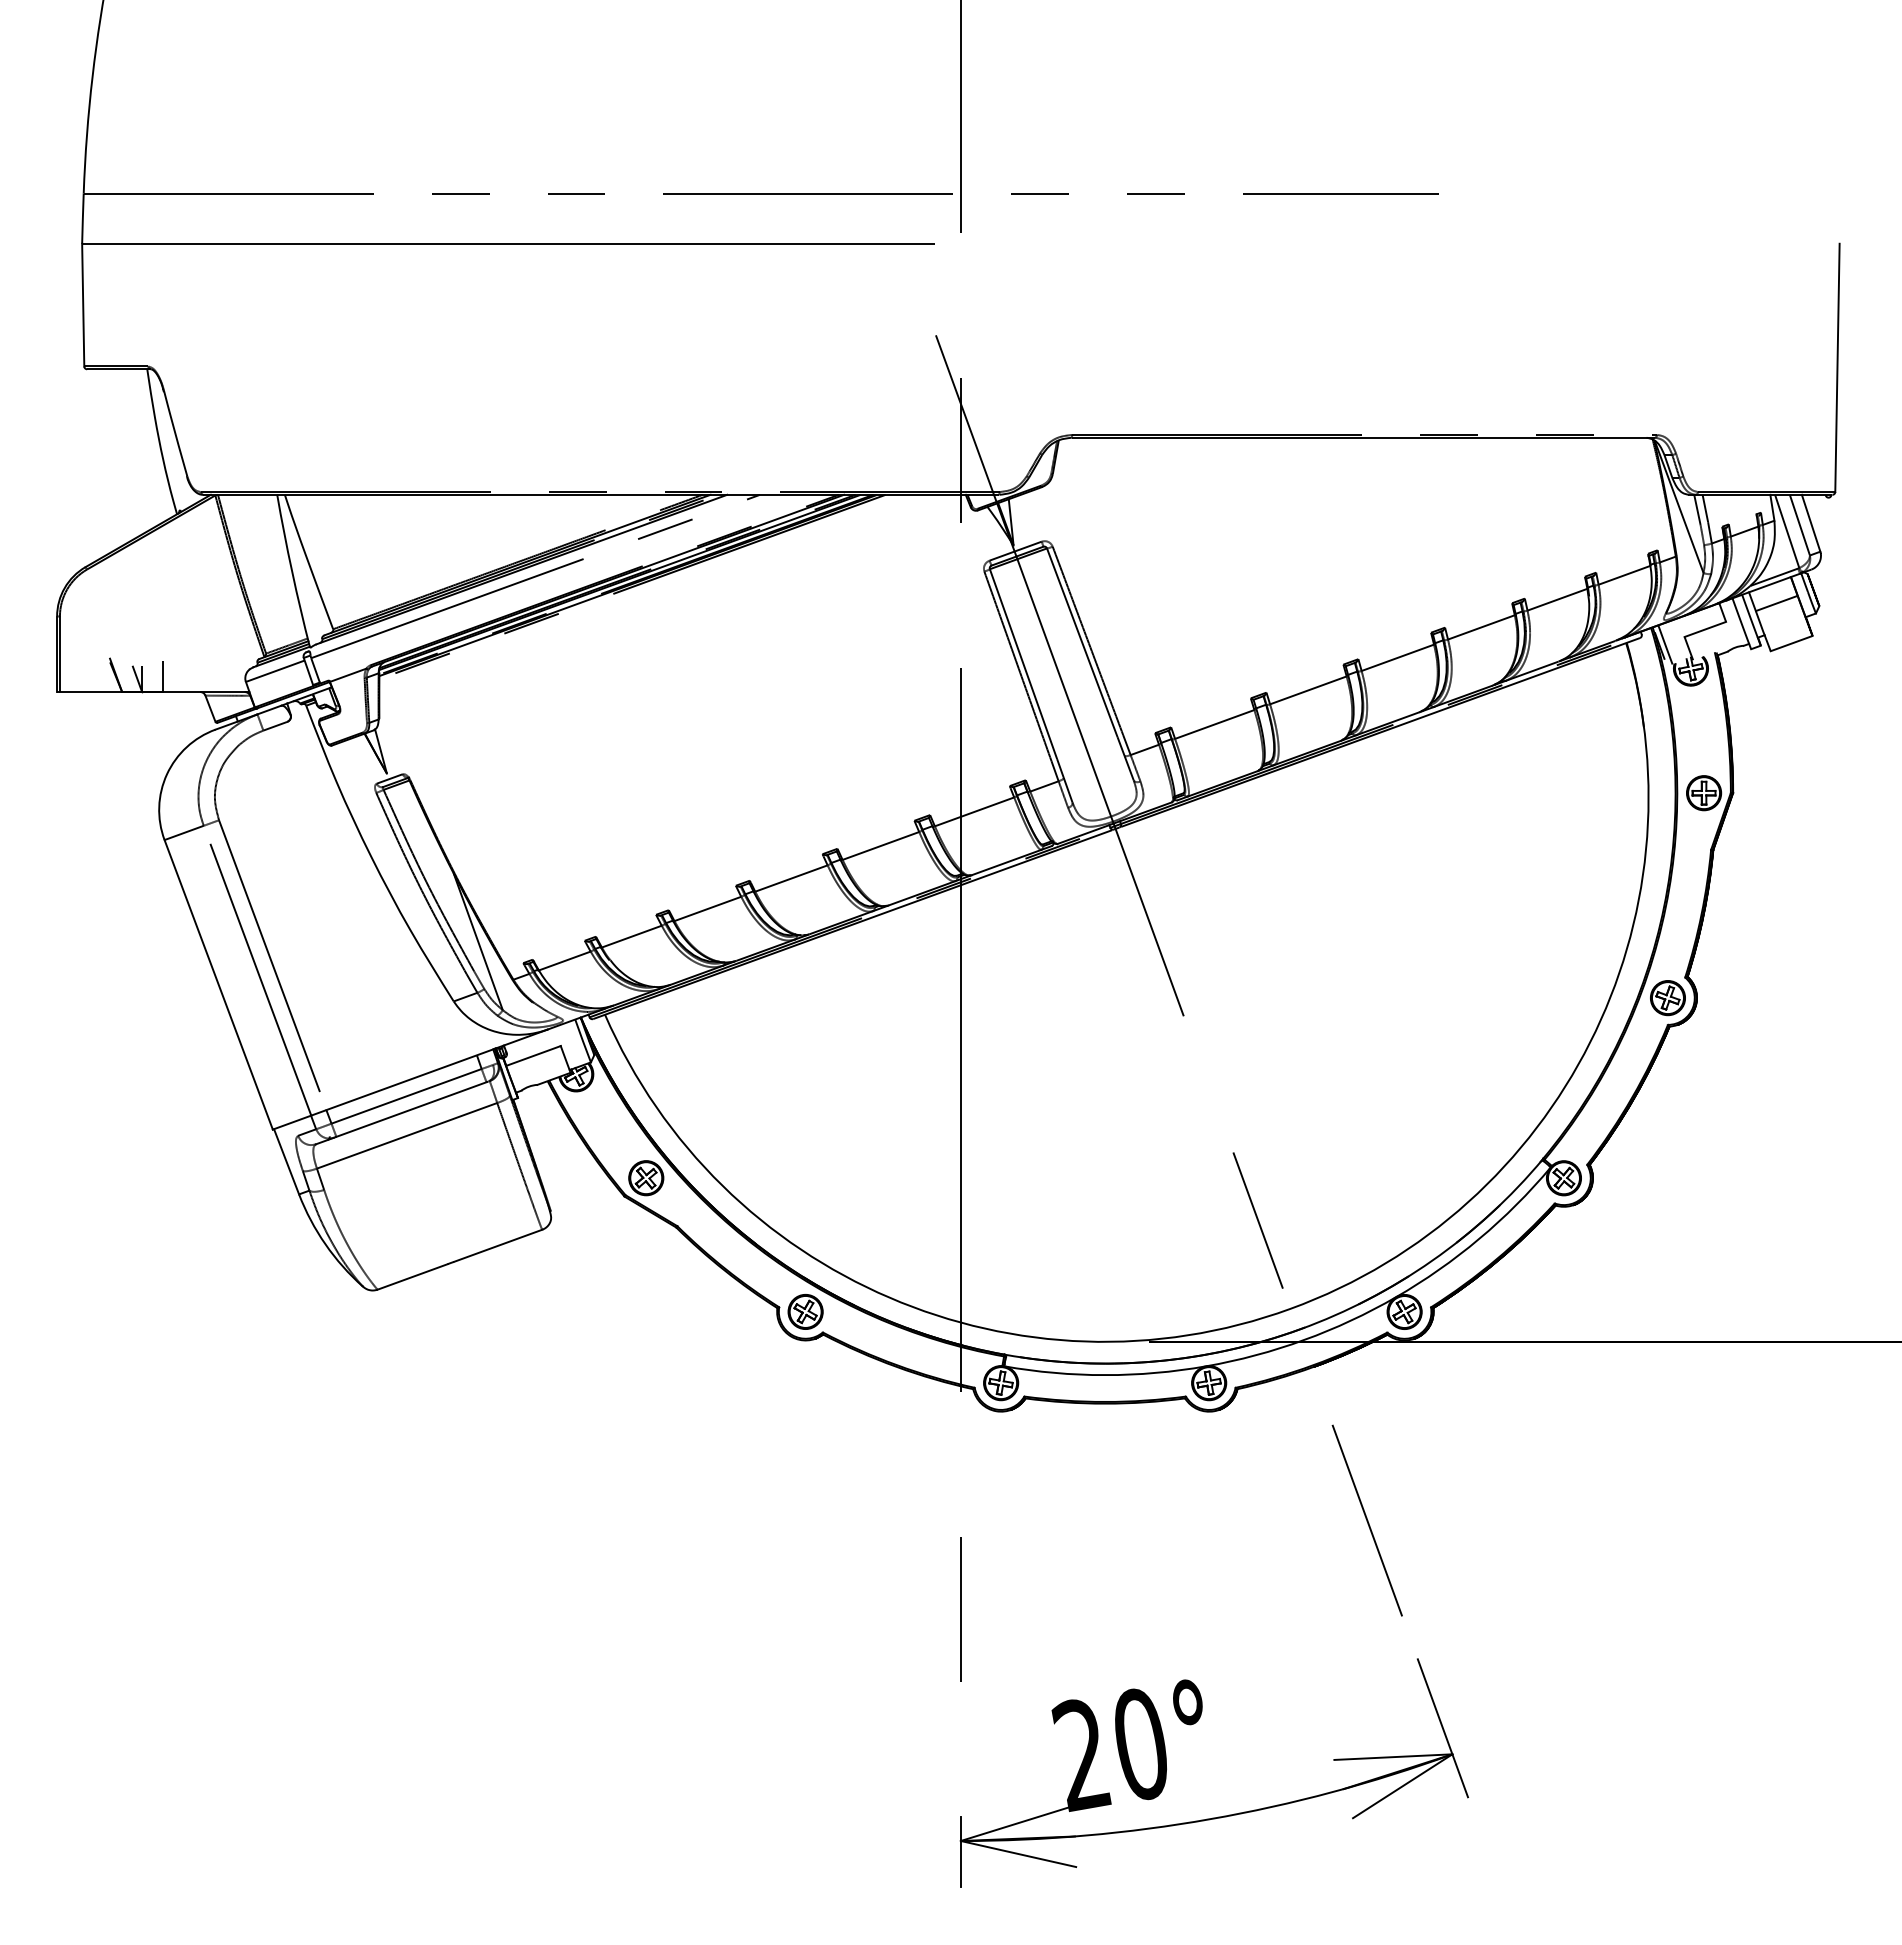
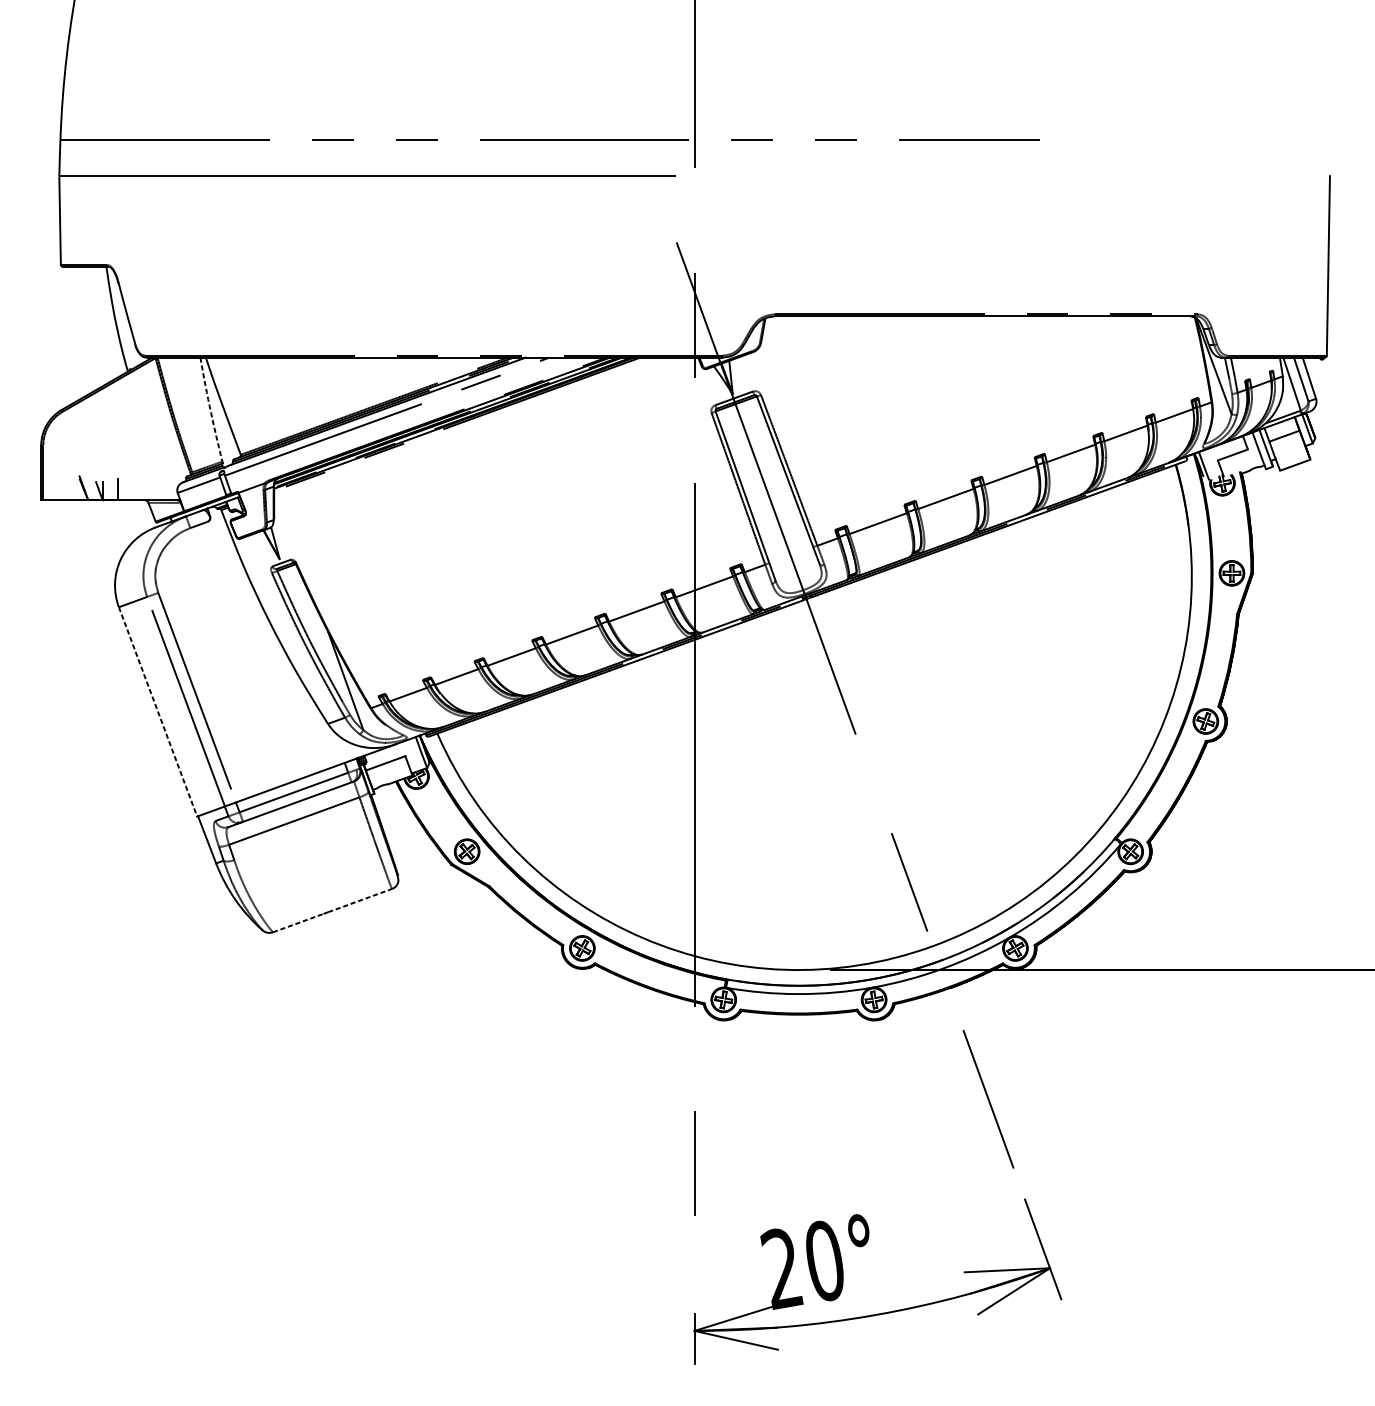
arc: (292, 571) -> (211, 413), solid -> dashed
line: (218, 984) -> (157, 711), solid -> dashed
line: (498, 1245) -> (360, 900), solid -> dashed
line: (413, 1276) -> (298, 922), solid -> dashed

